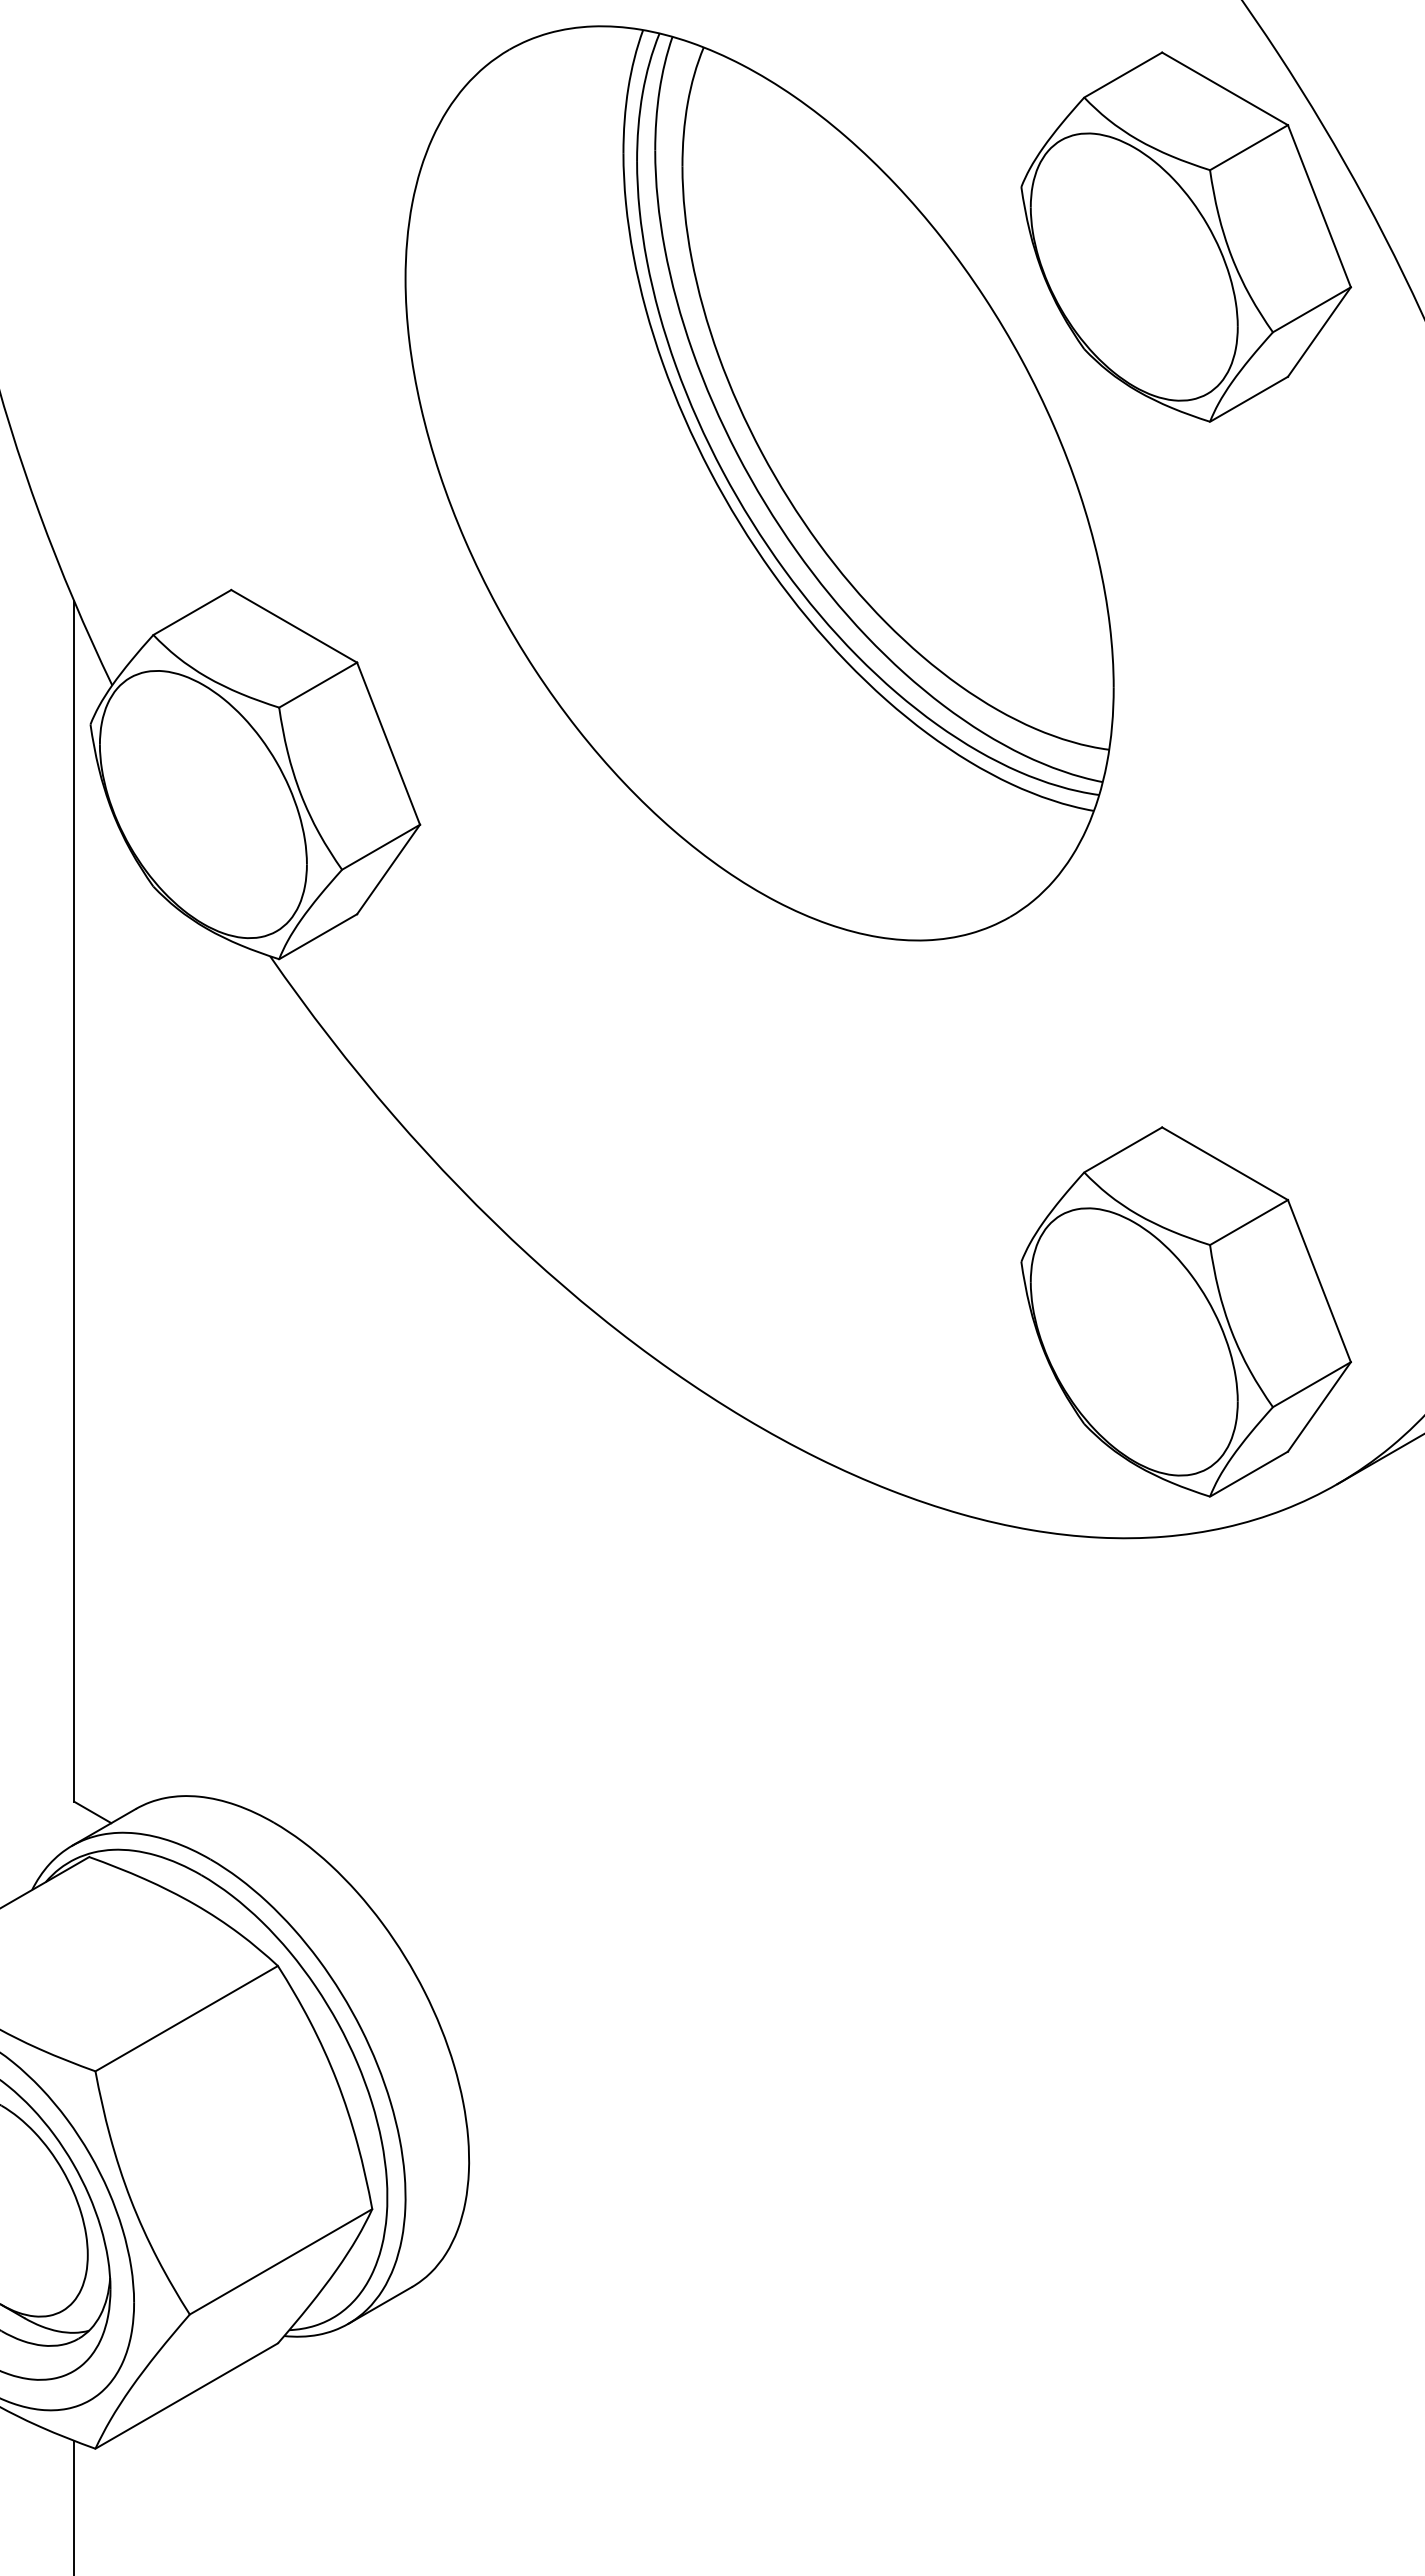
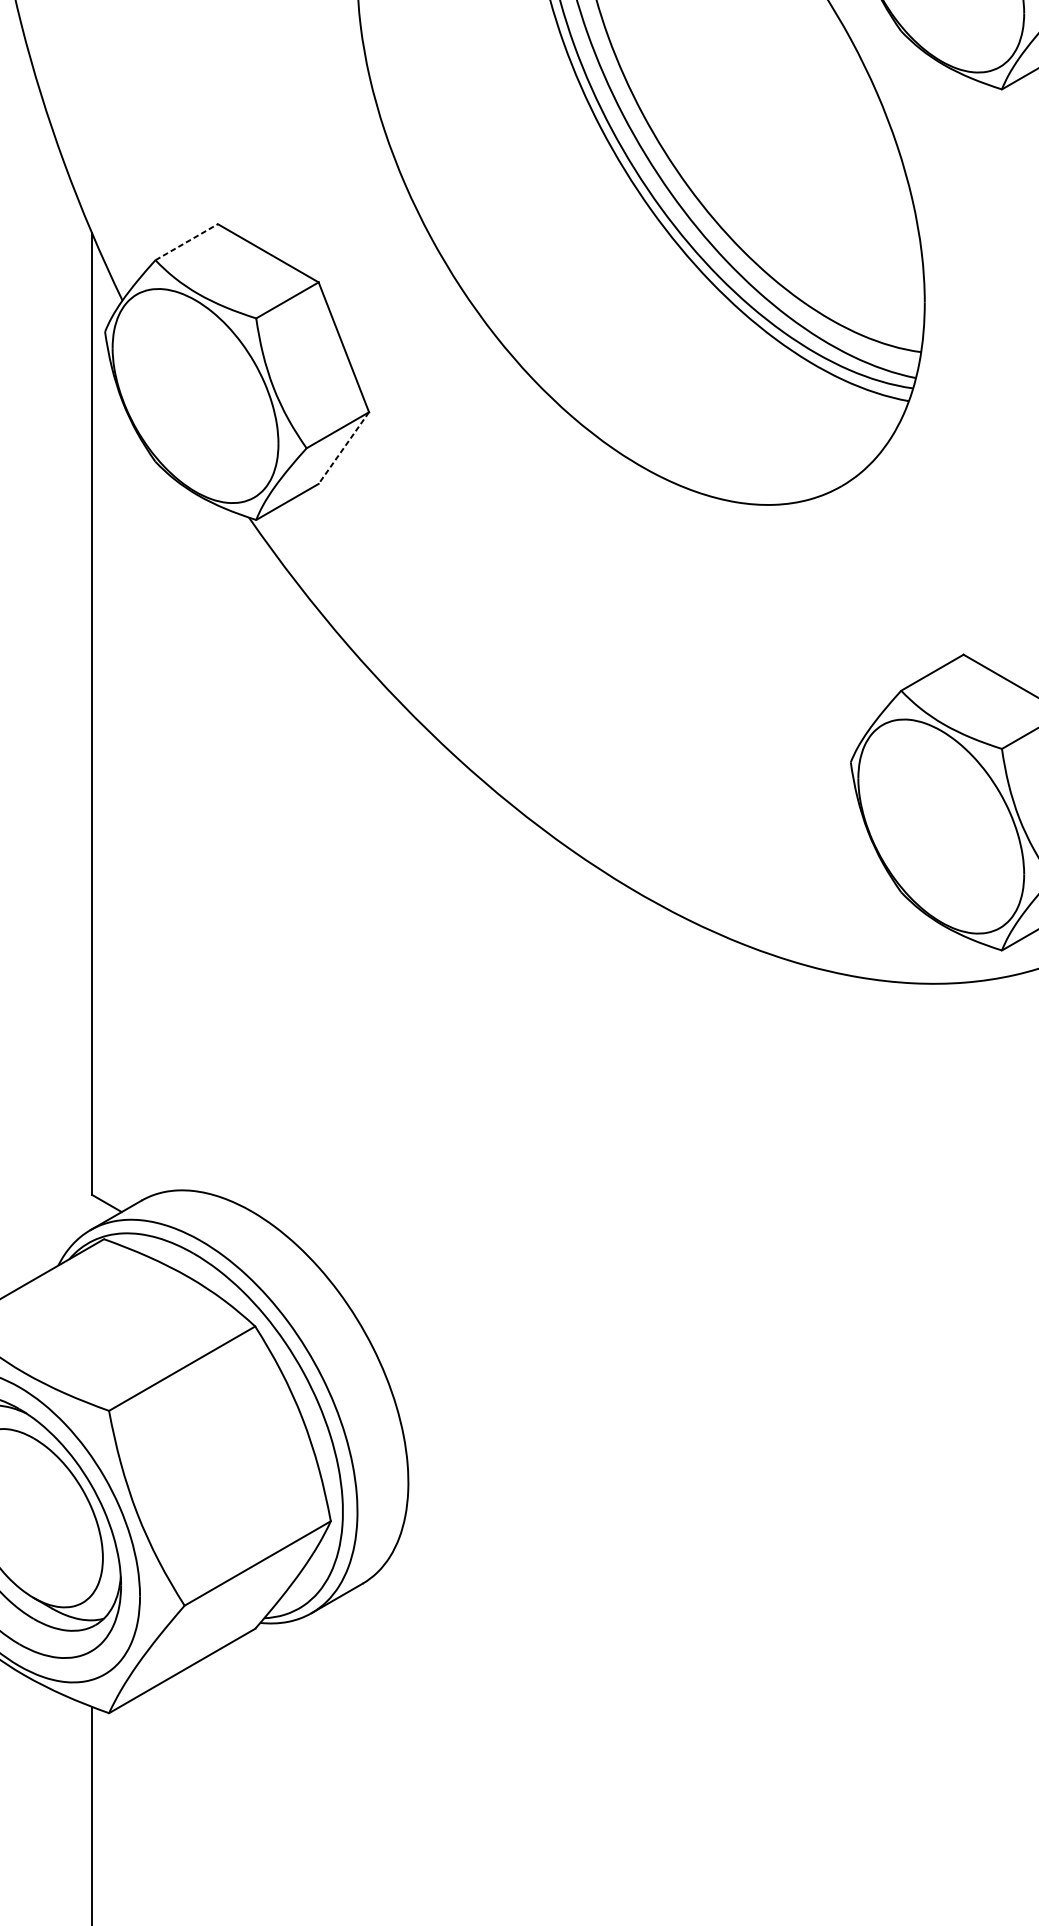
line: (192, 612) -> (186, 242), solid -> dashed
line: (388, 869) -> (343, 448), solid -> dashed

